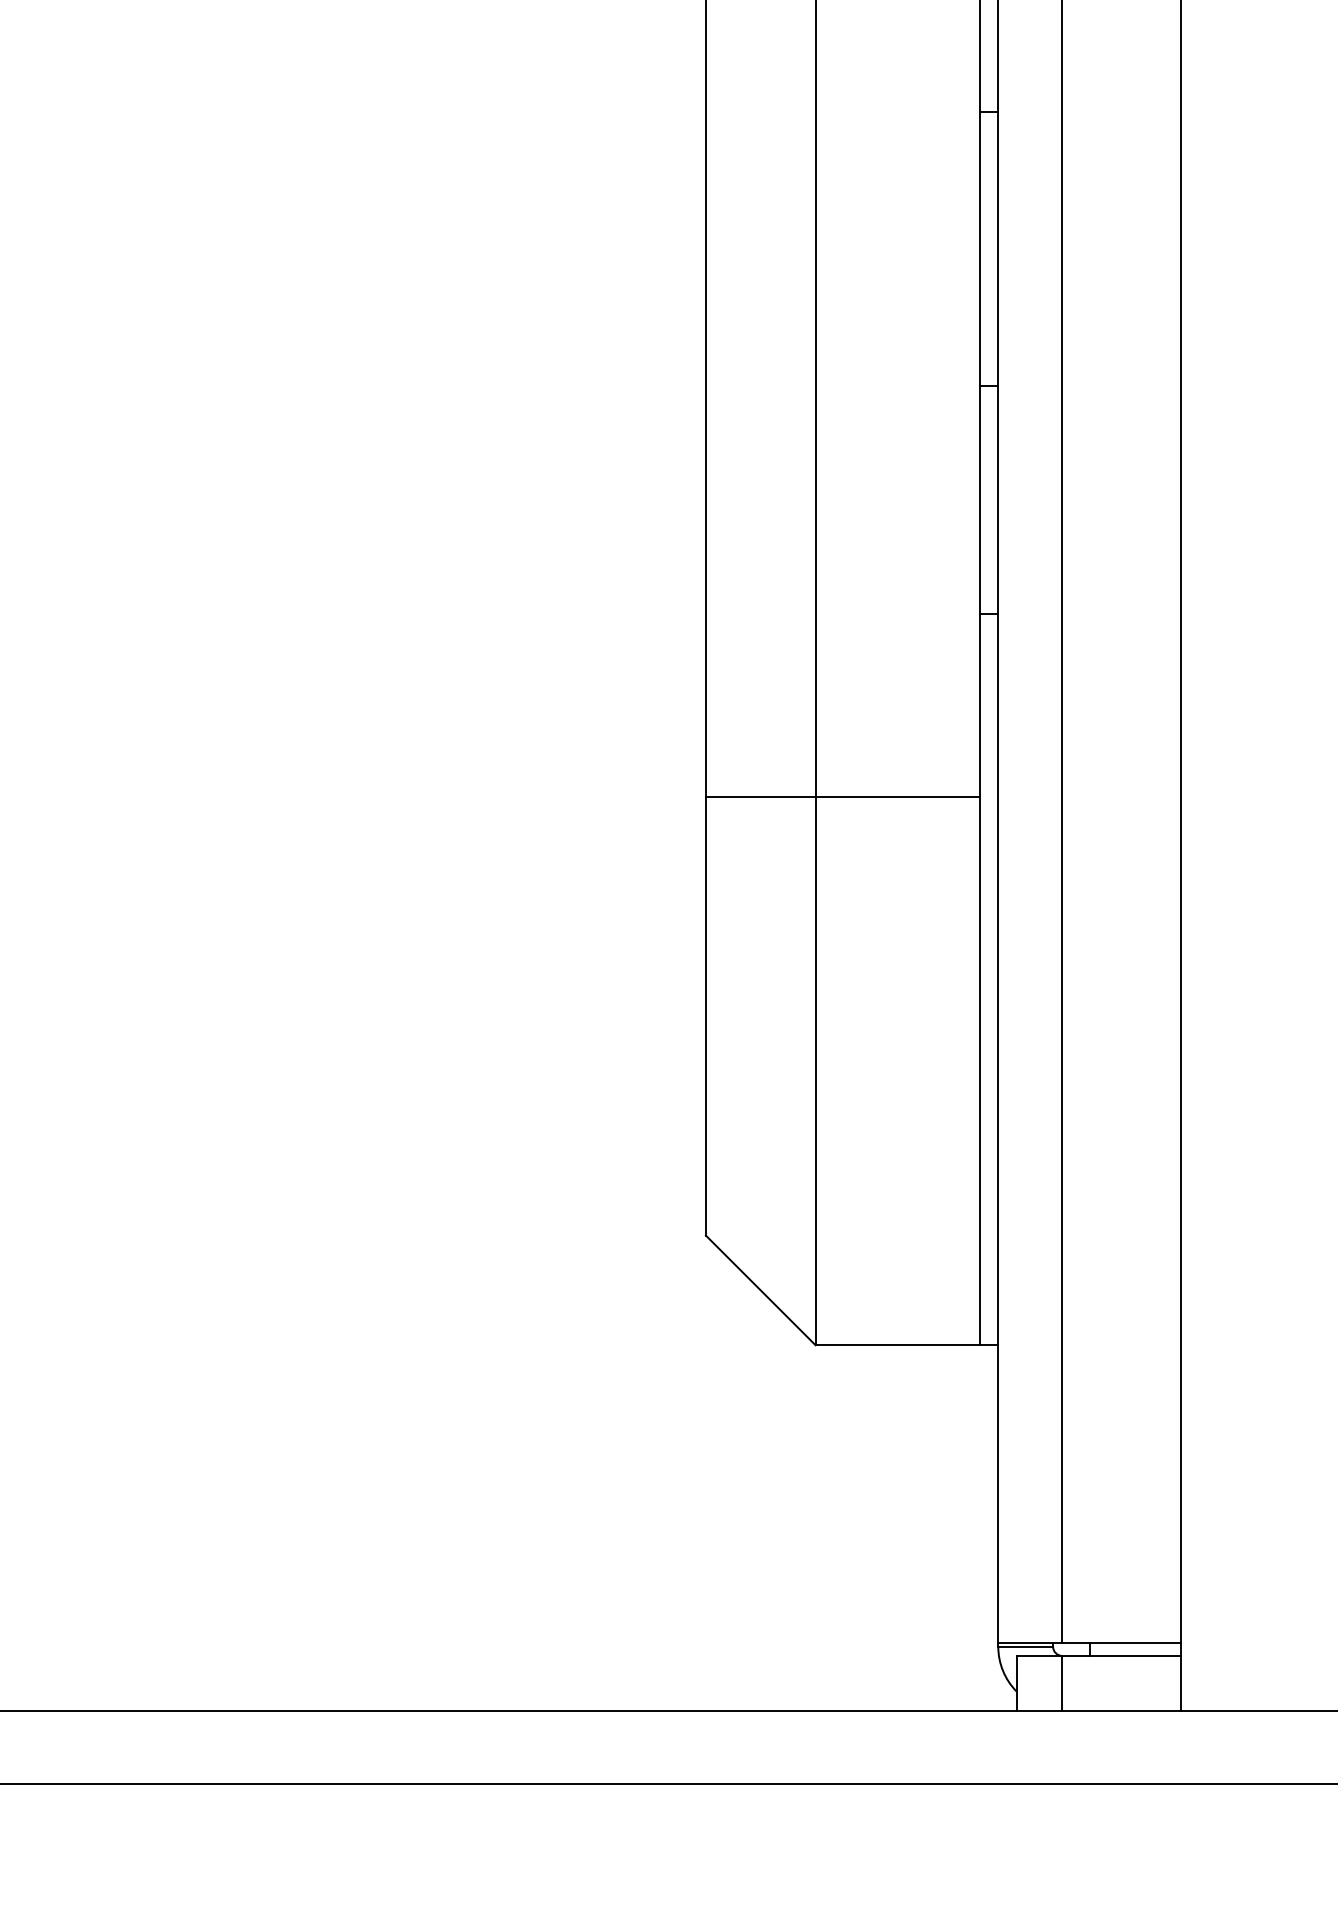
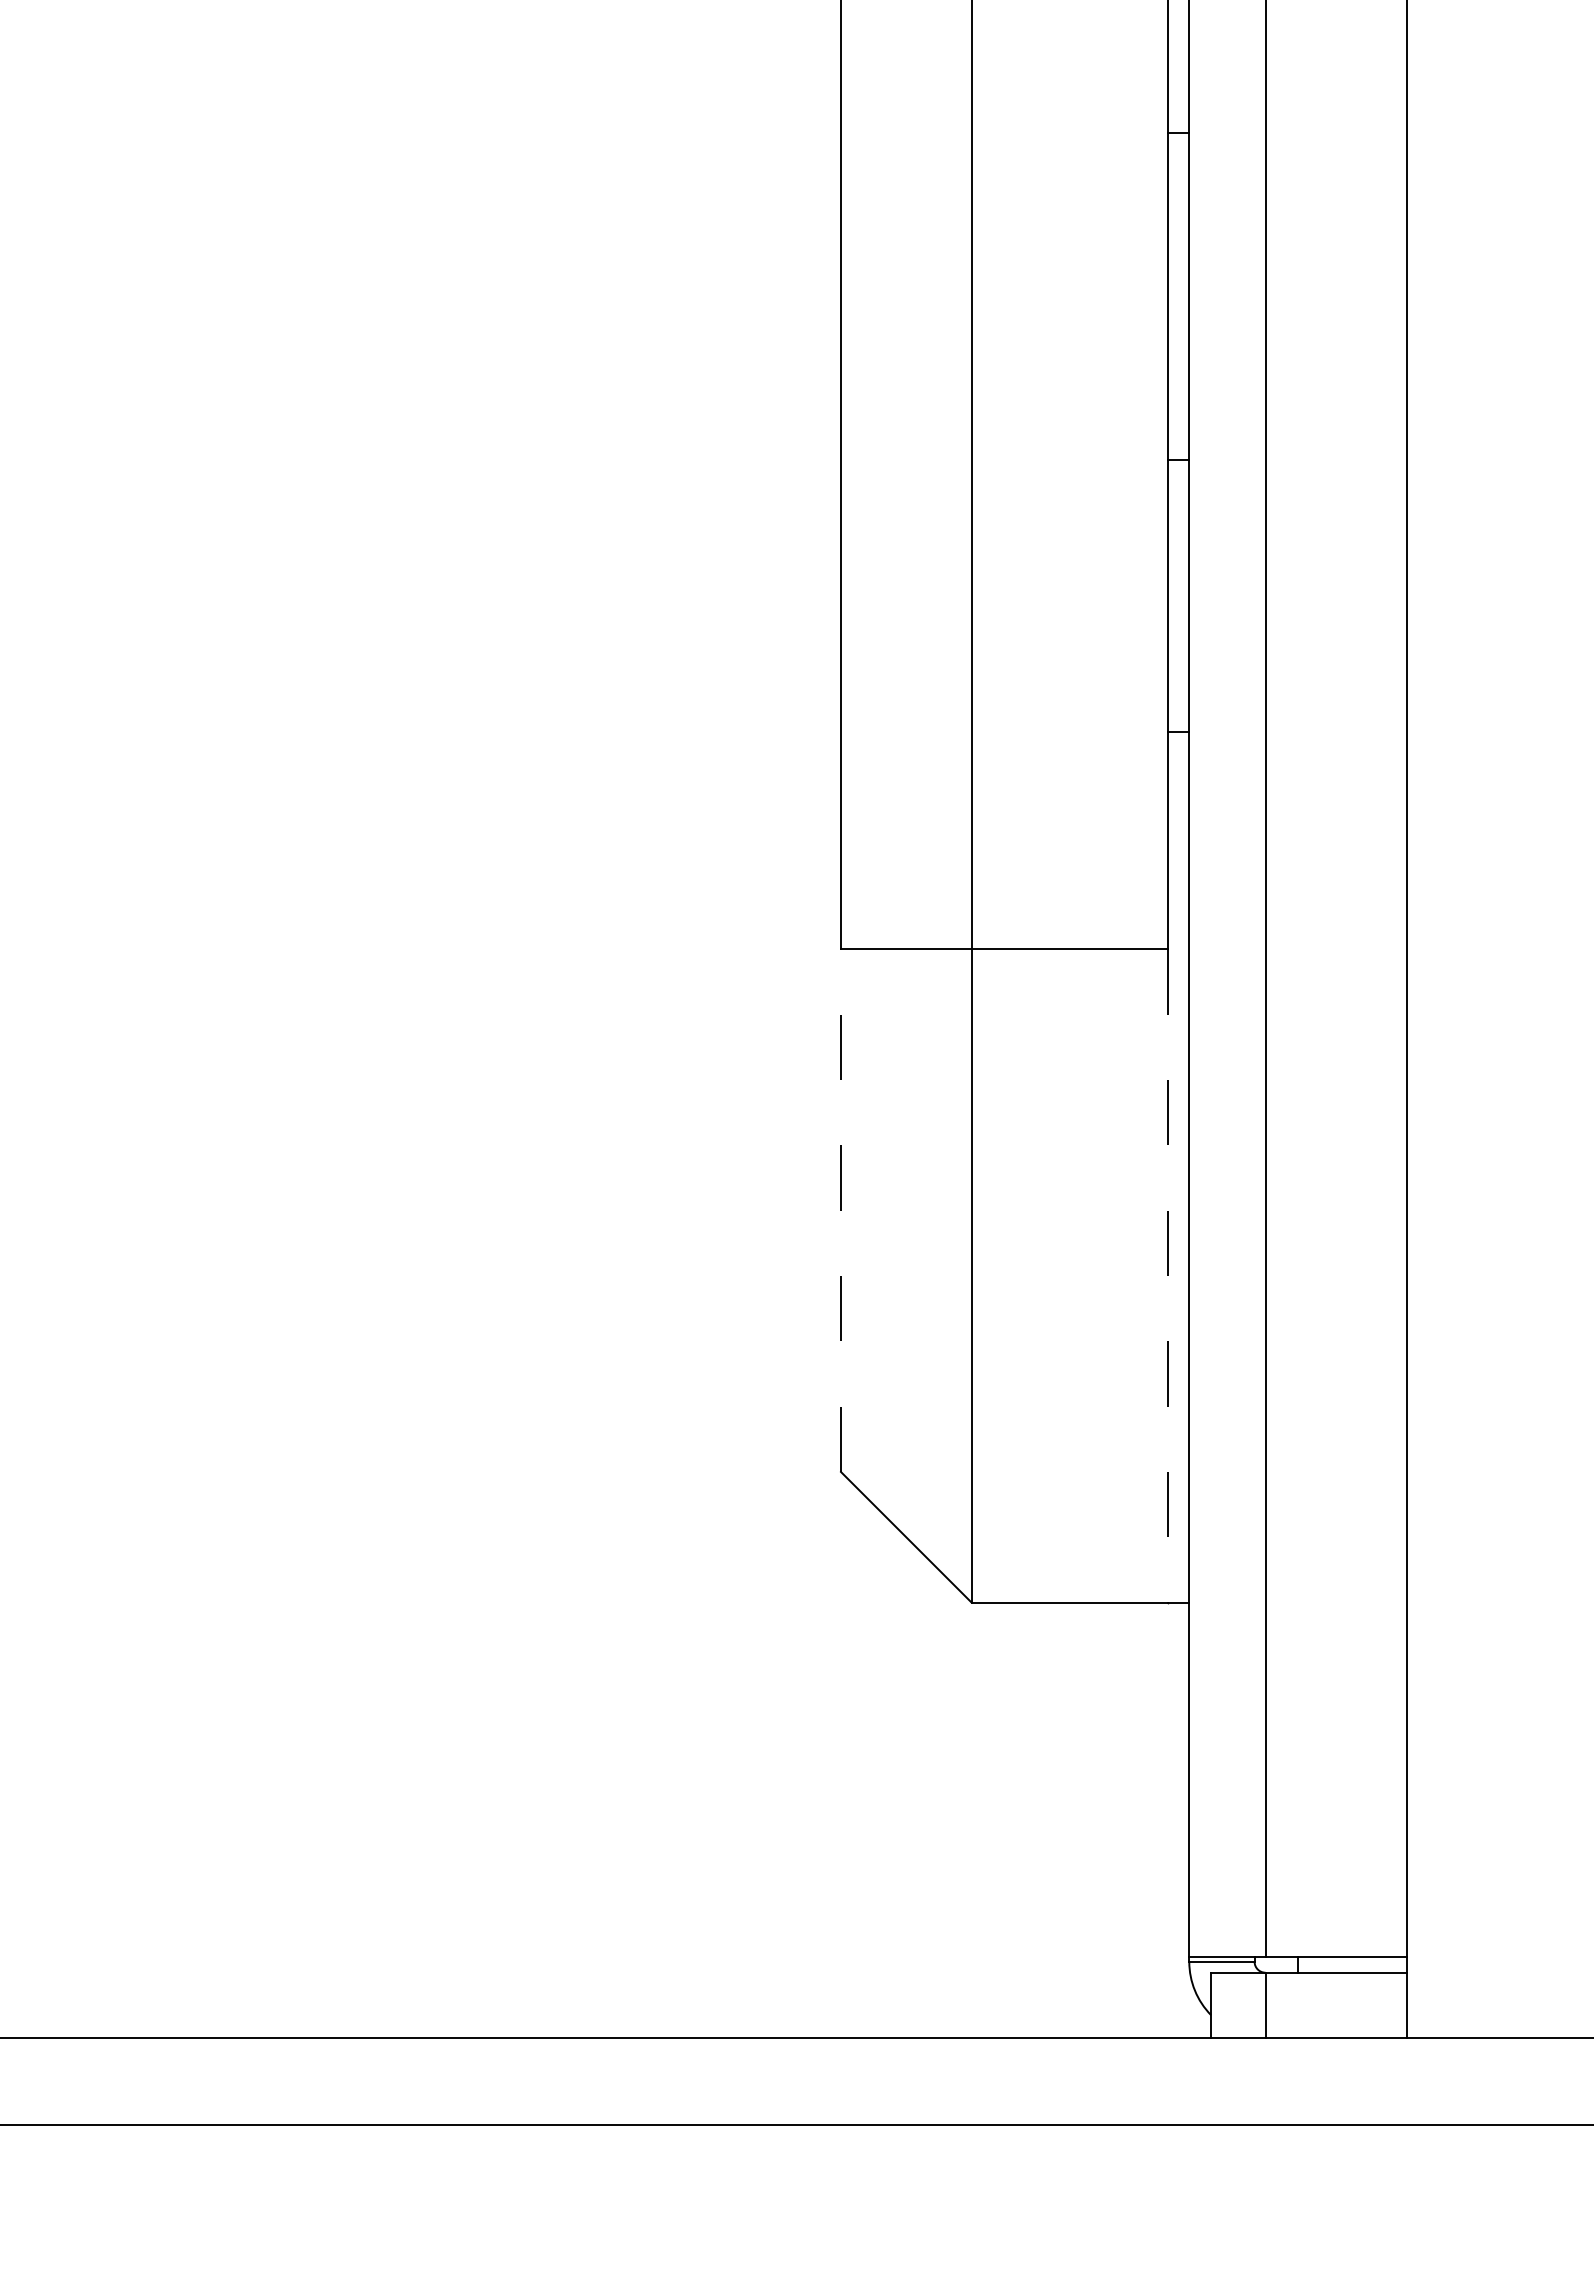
line: (705, 1016) -> (840, 1210), solid -> dashed
line: (979, 1071) -> (1167, 1276), solid -> dashed

